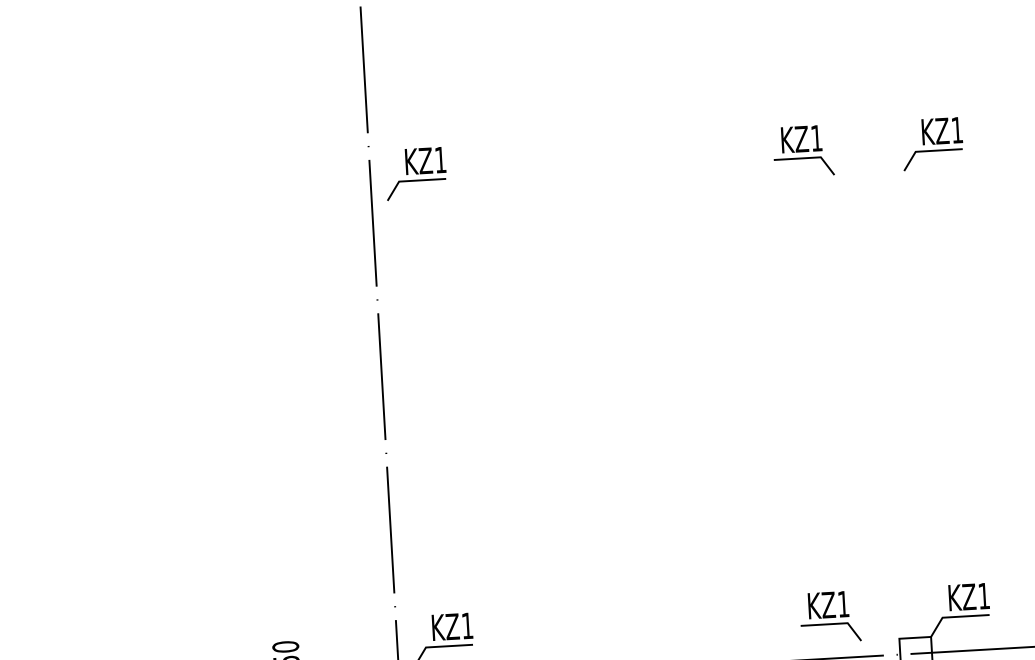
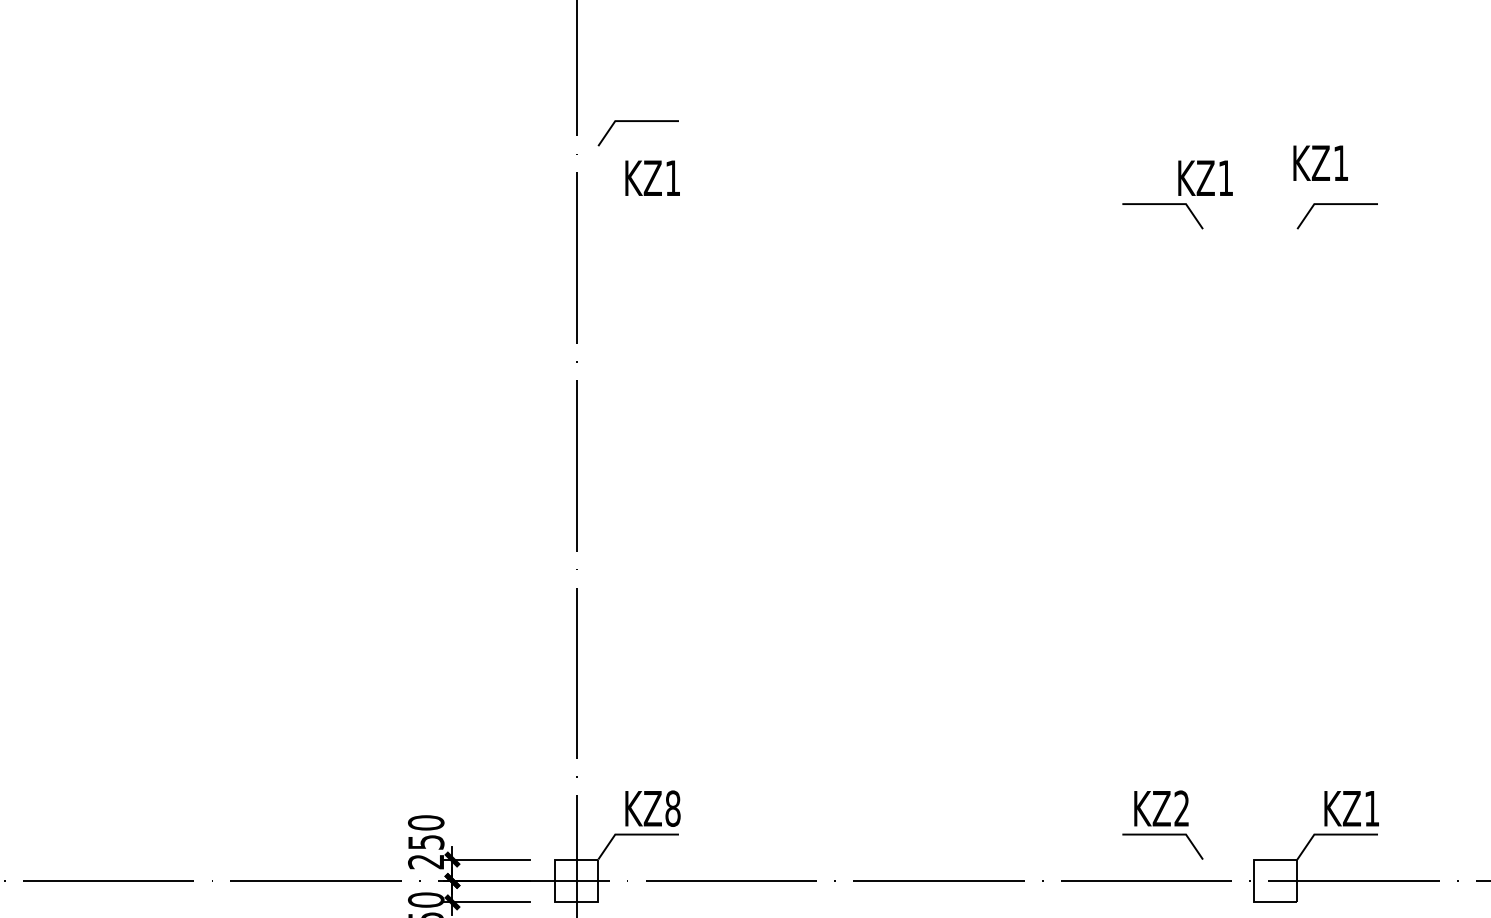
text: (942, 130) -> (1320, 162), moved
text: (801, 138) -> (1205, 177), moved
line: (415, 180) -> (637, 121), moved
text: (843, 604) -> (1181, 808), KZ1 -> KZ2
text: (467, 625) -> (672, 808), KZ1 -> KZ8

